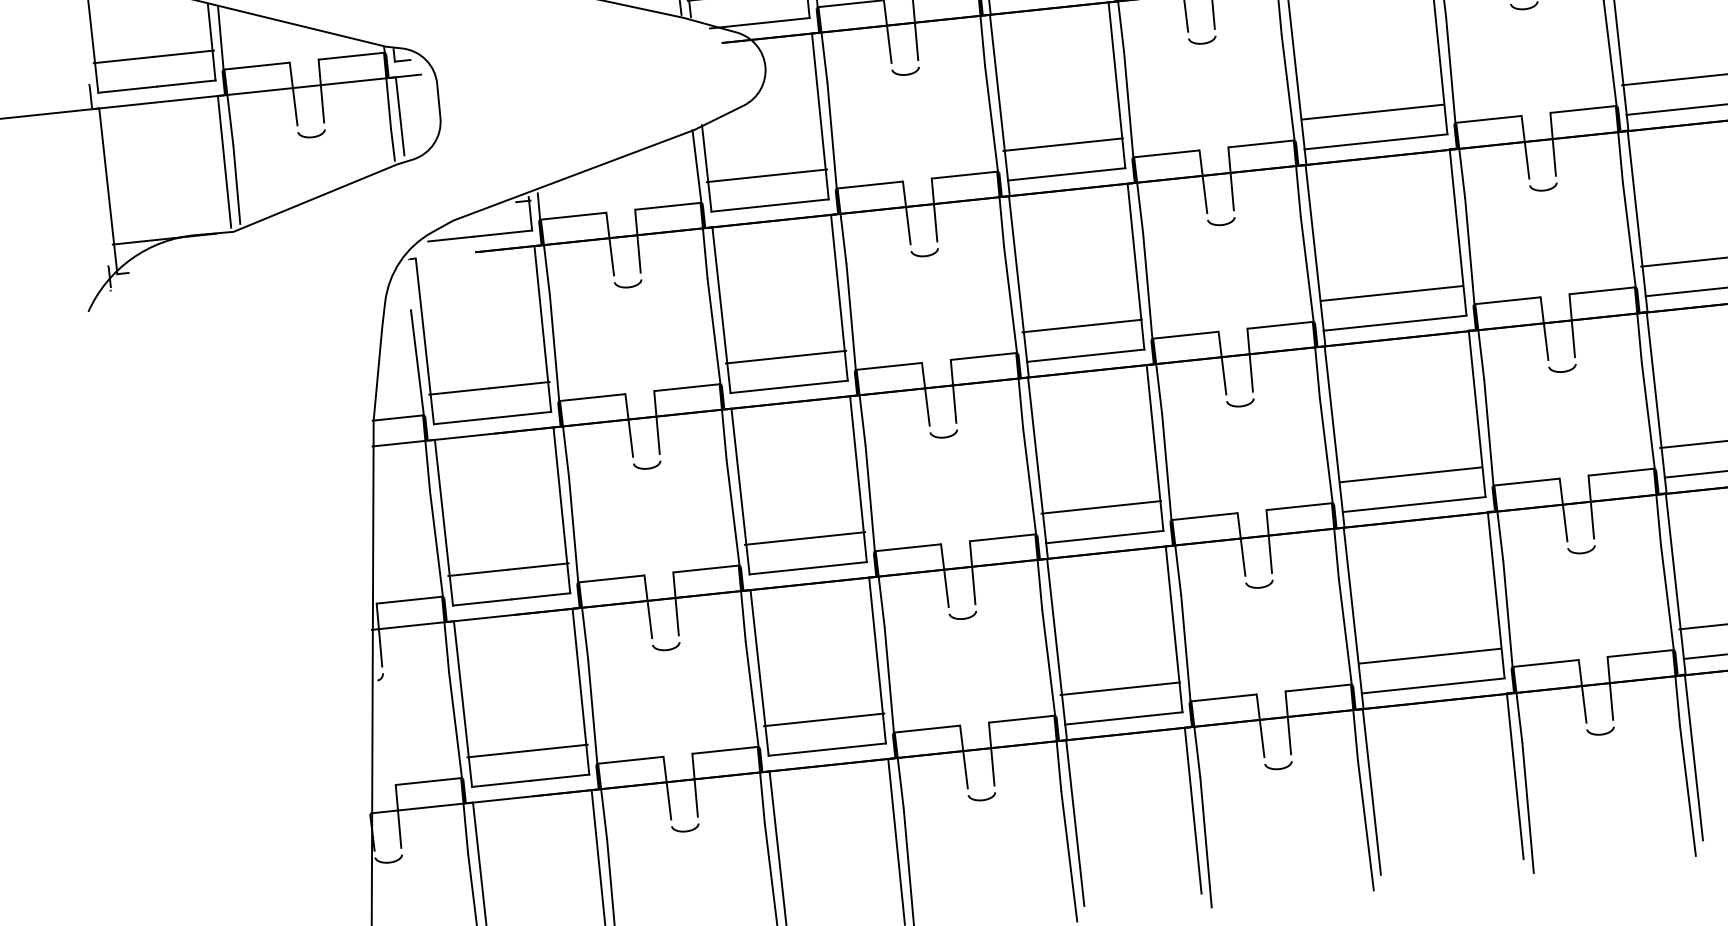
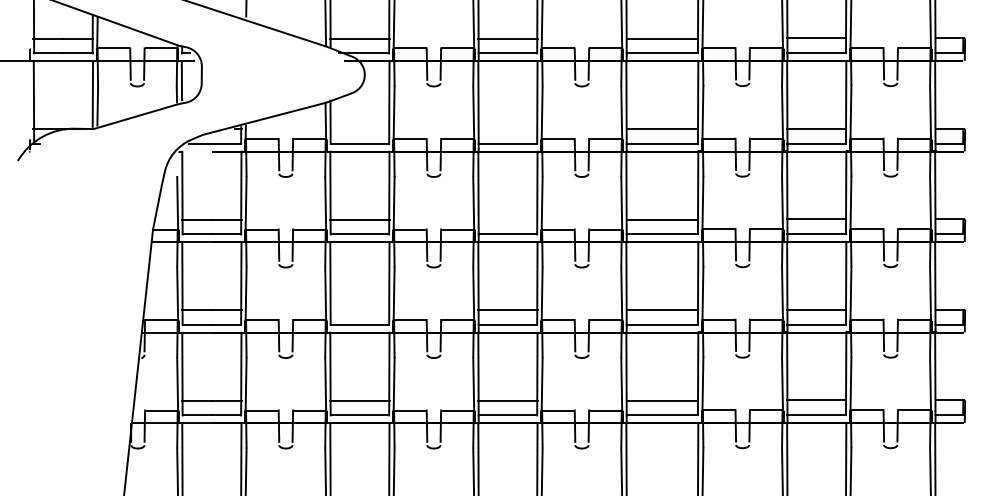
line: (1062, 145) -> (507, 129), removed
line: (766, 176) -> (359, 129), removed
line: (1081, 325) -> (507, 219), removed
line: (804, 539) -> (359, 310), removed

